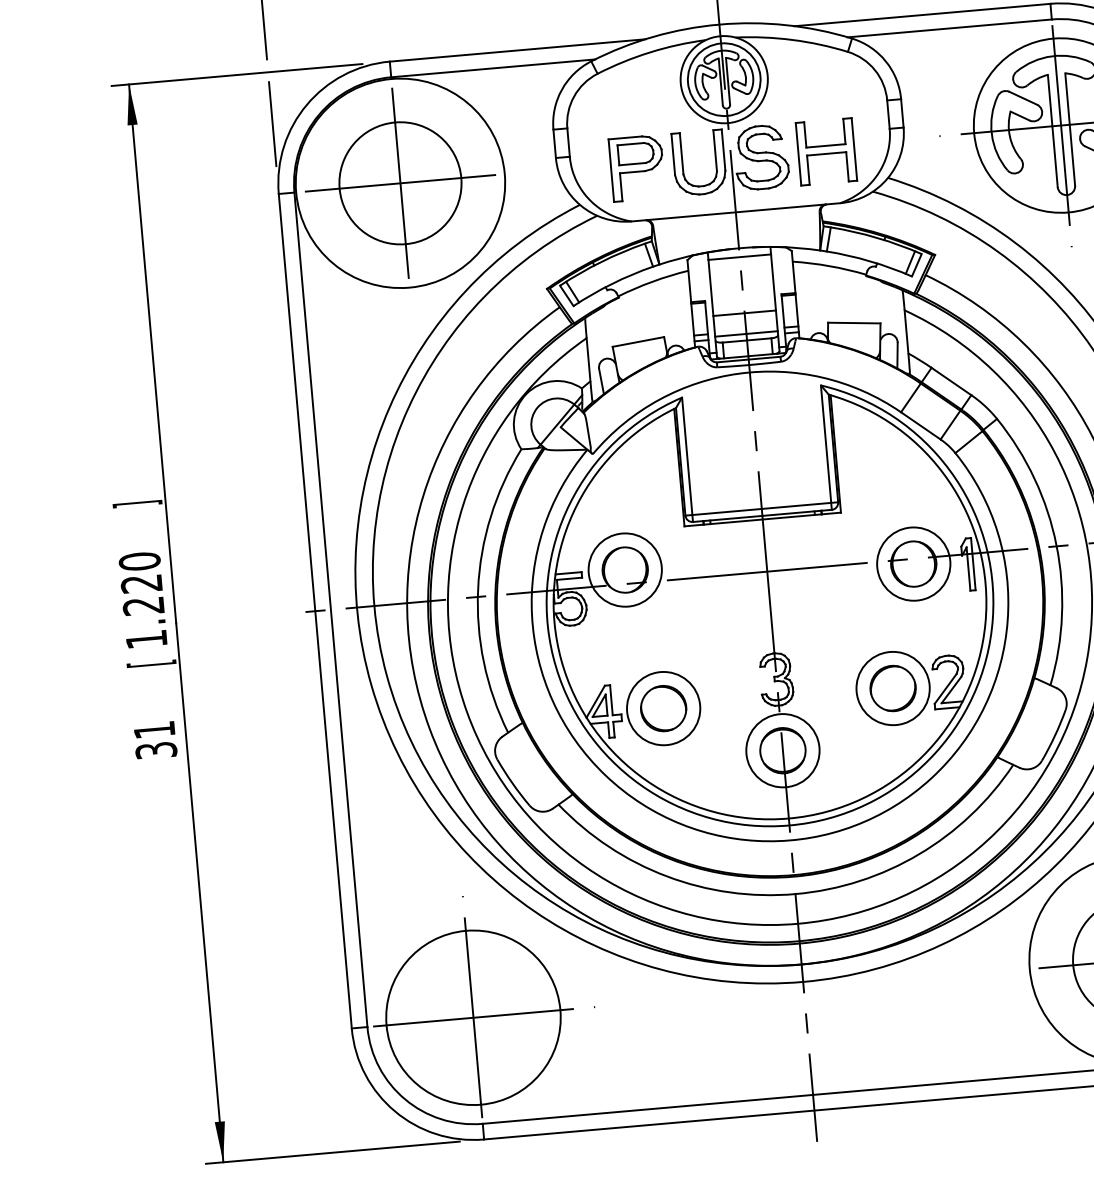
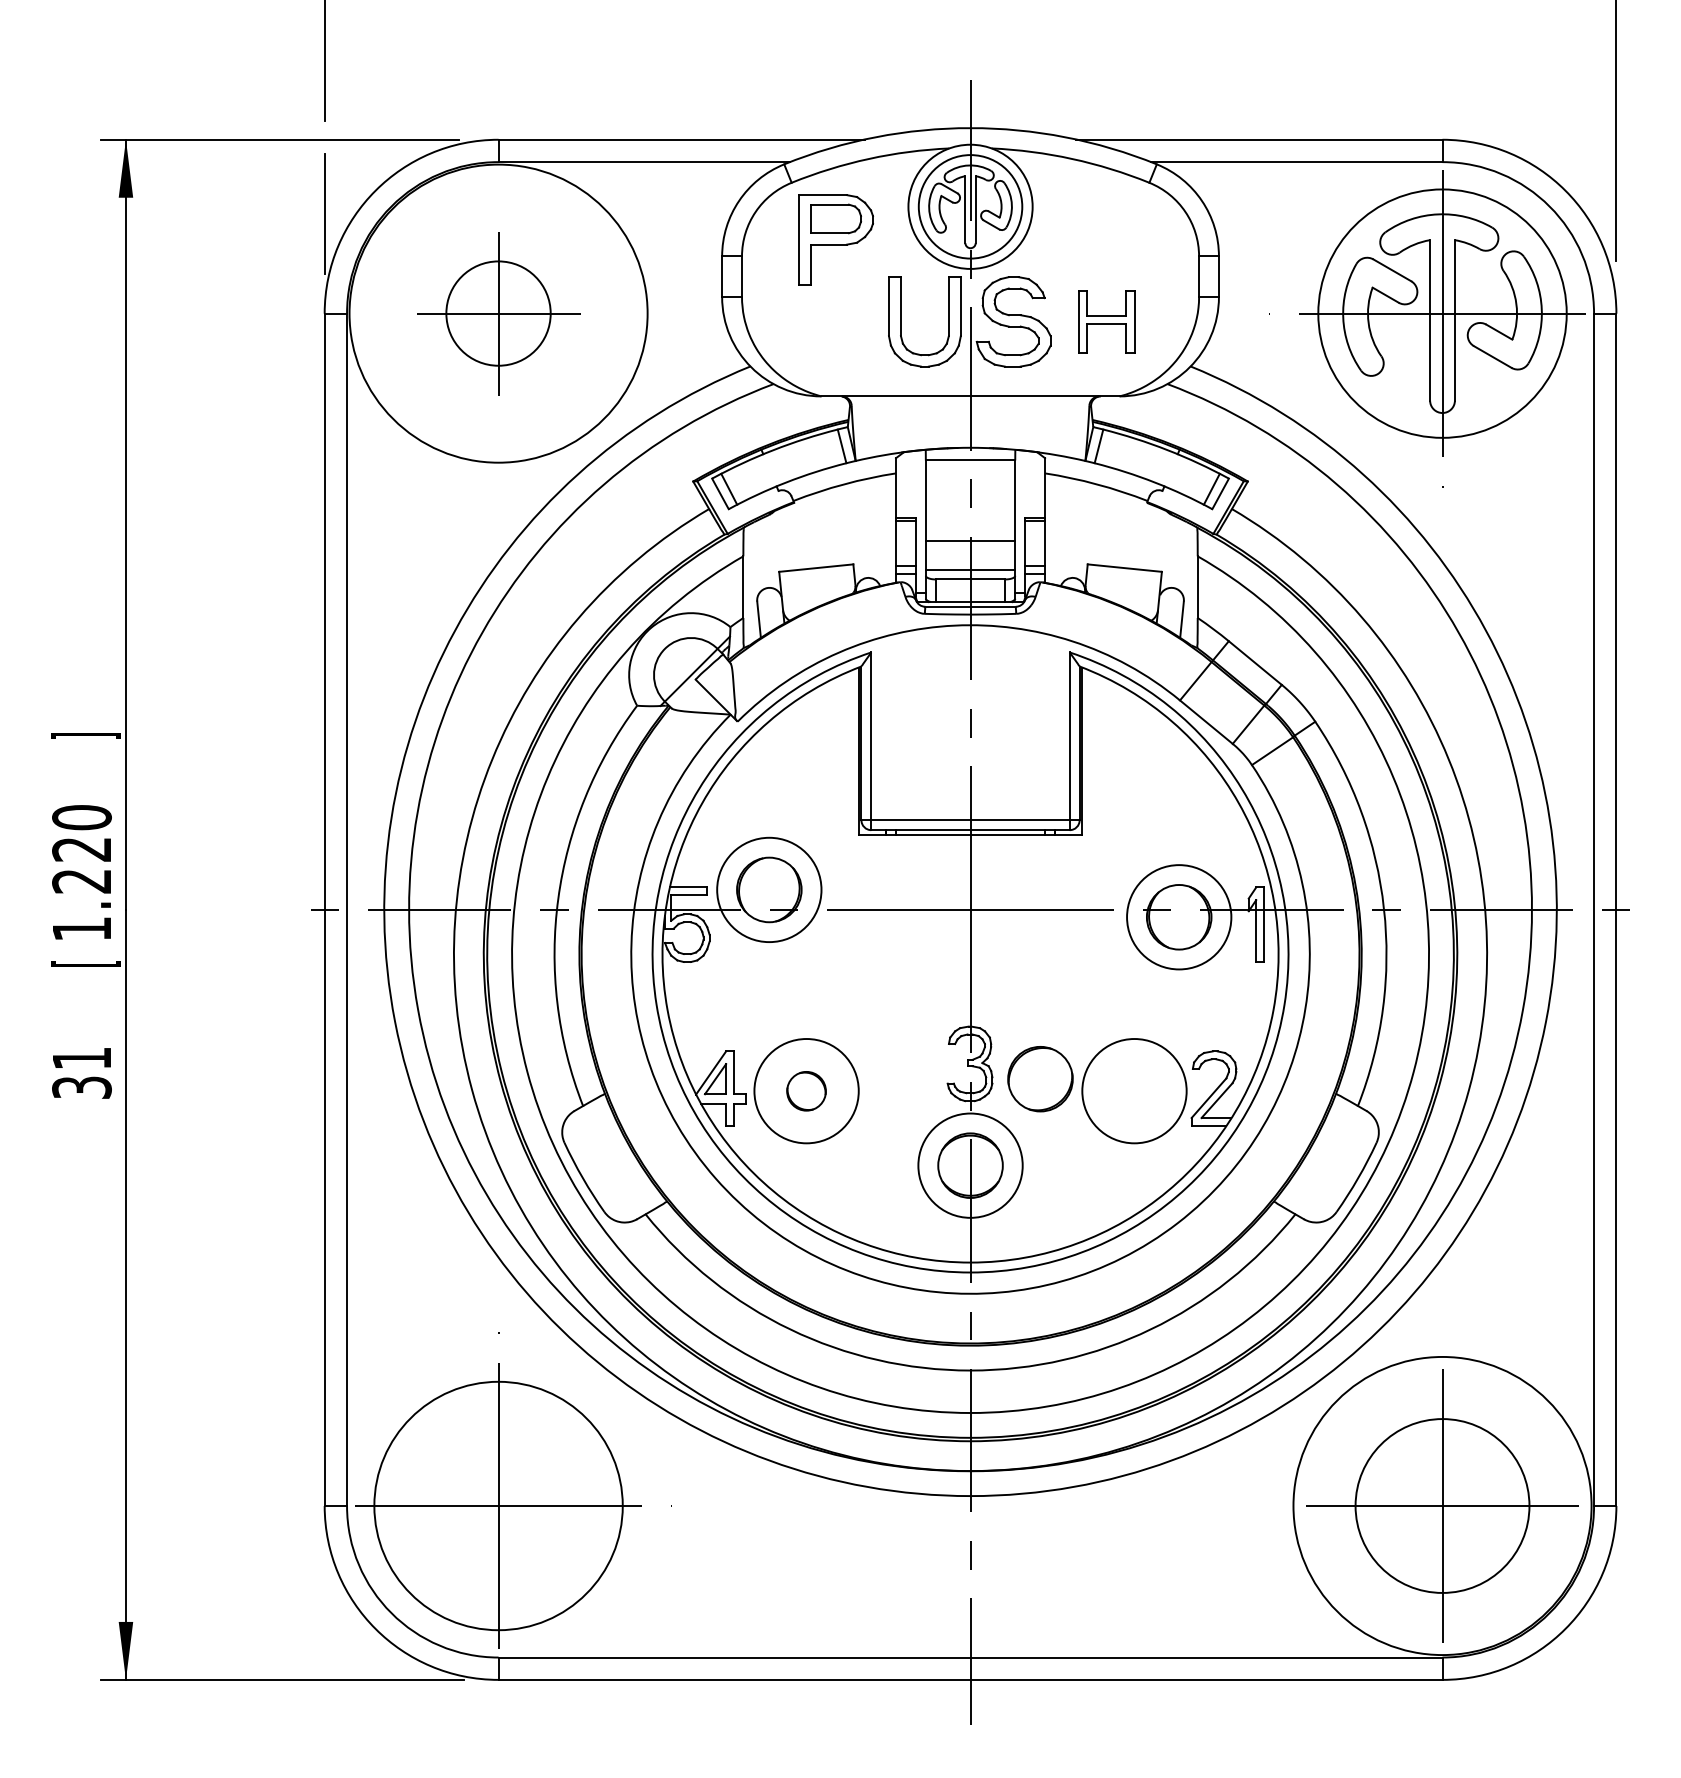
part: (826, 151) -> (1106, 321), size x0.7
part: (636, 168) -> (835, 239), moved
part: (400, 183) -> (498, 313), size x0.6
part: (893, 688) -> (1040, 1079), moved
part: (663, 708) -> (806, 1091), size x0.6

